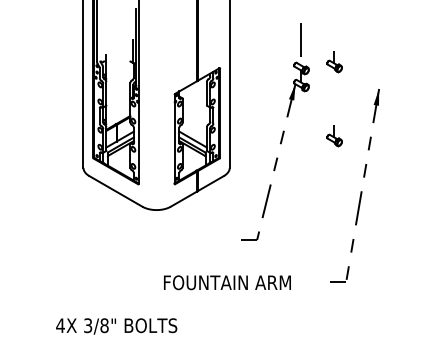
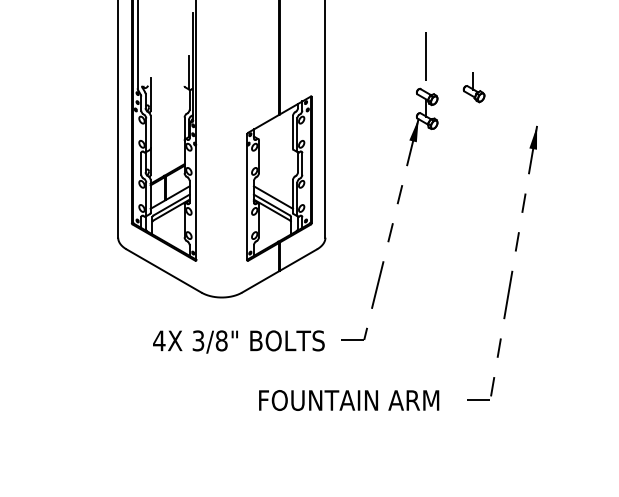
part: (334, 136) -> (473, 193), removed
text: (227, 282) -> (349, 400), moved
text: (116, 326) -> (238, 342), moved

